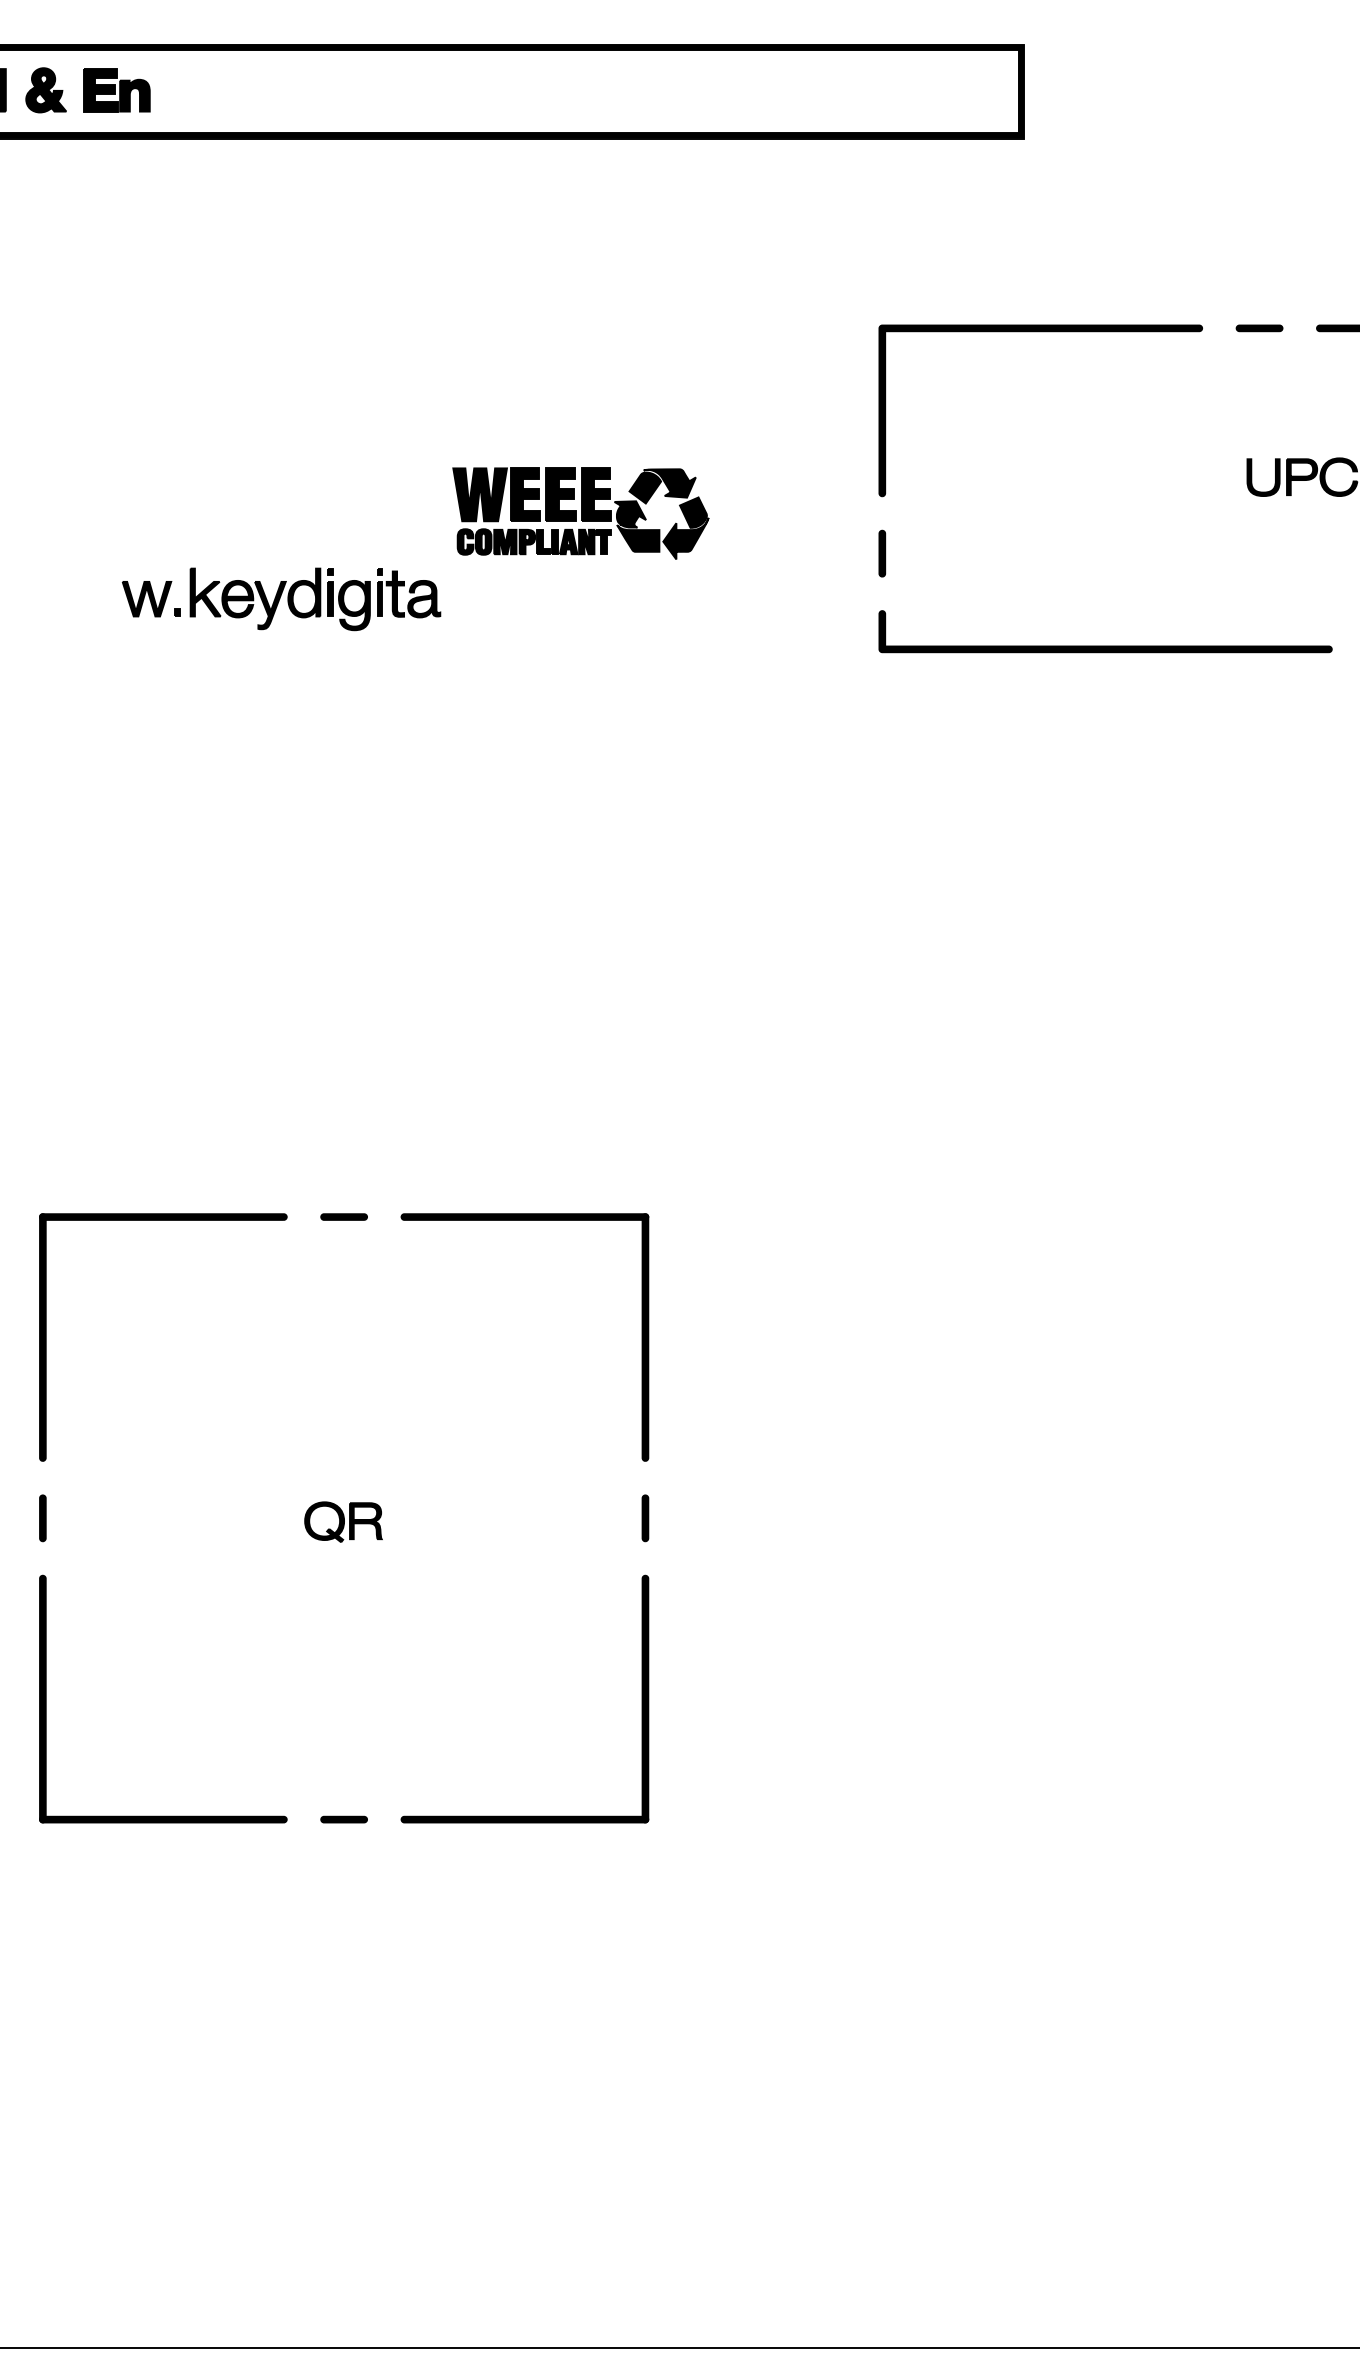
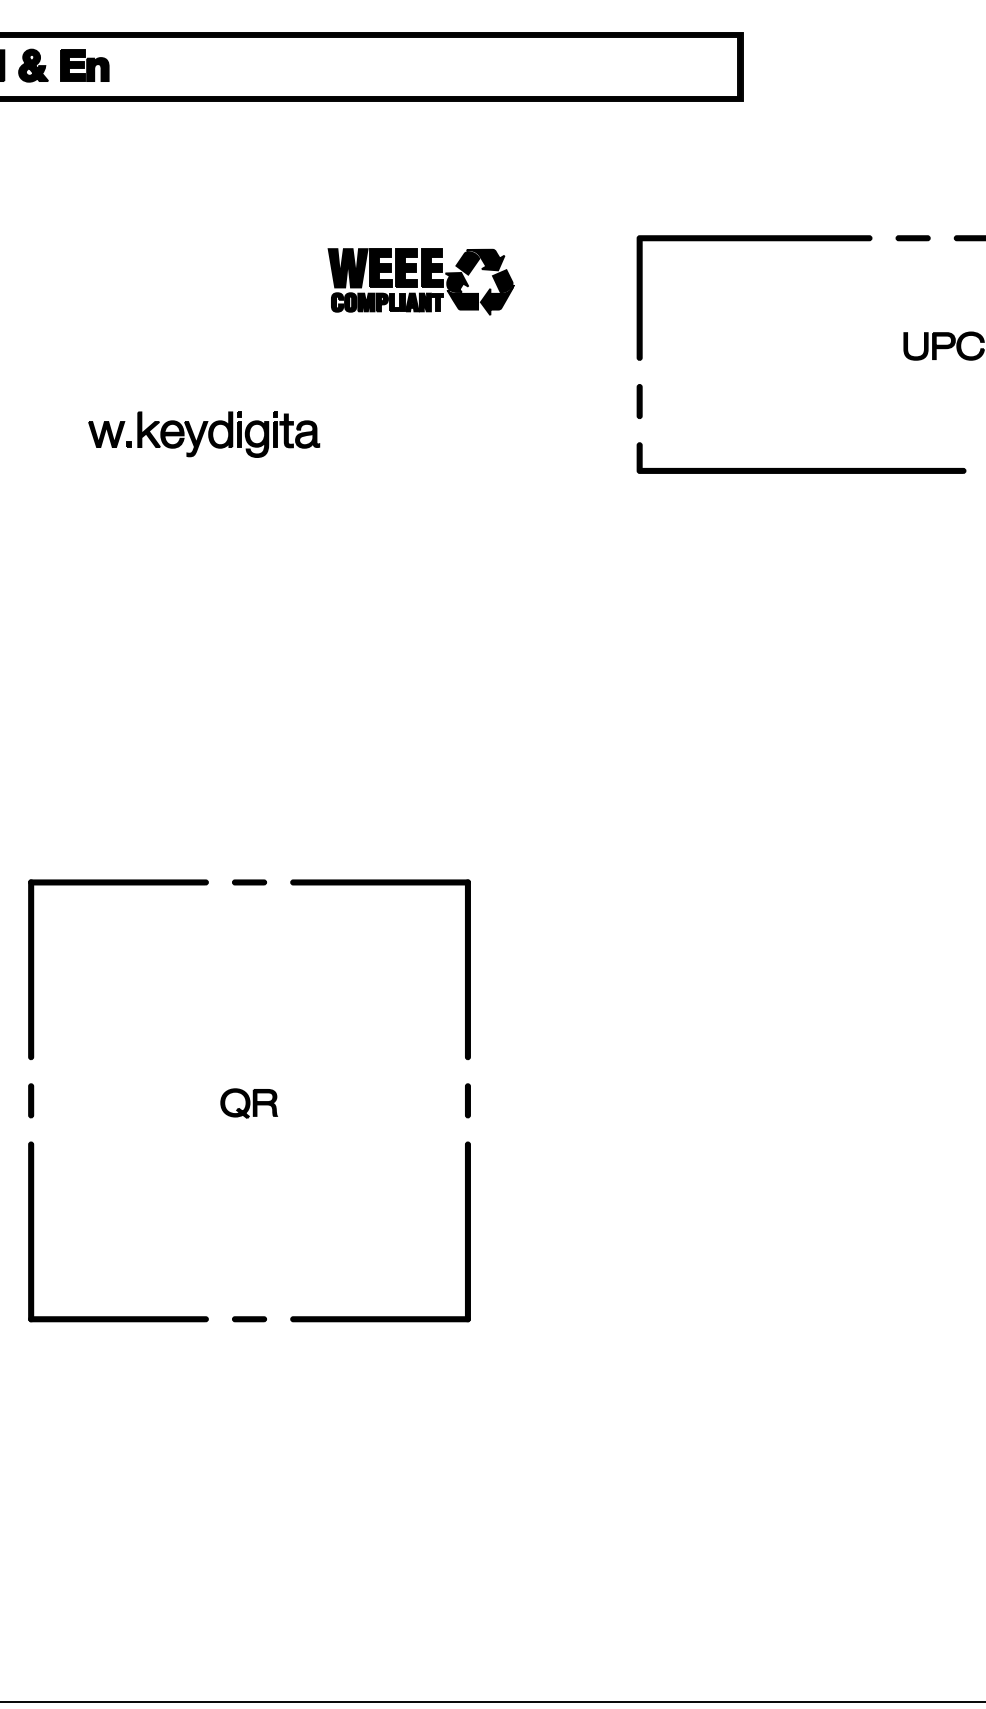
part: (580, 513) -> (420, 281), moved

